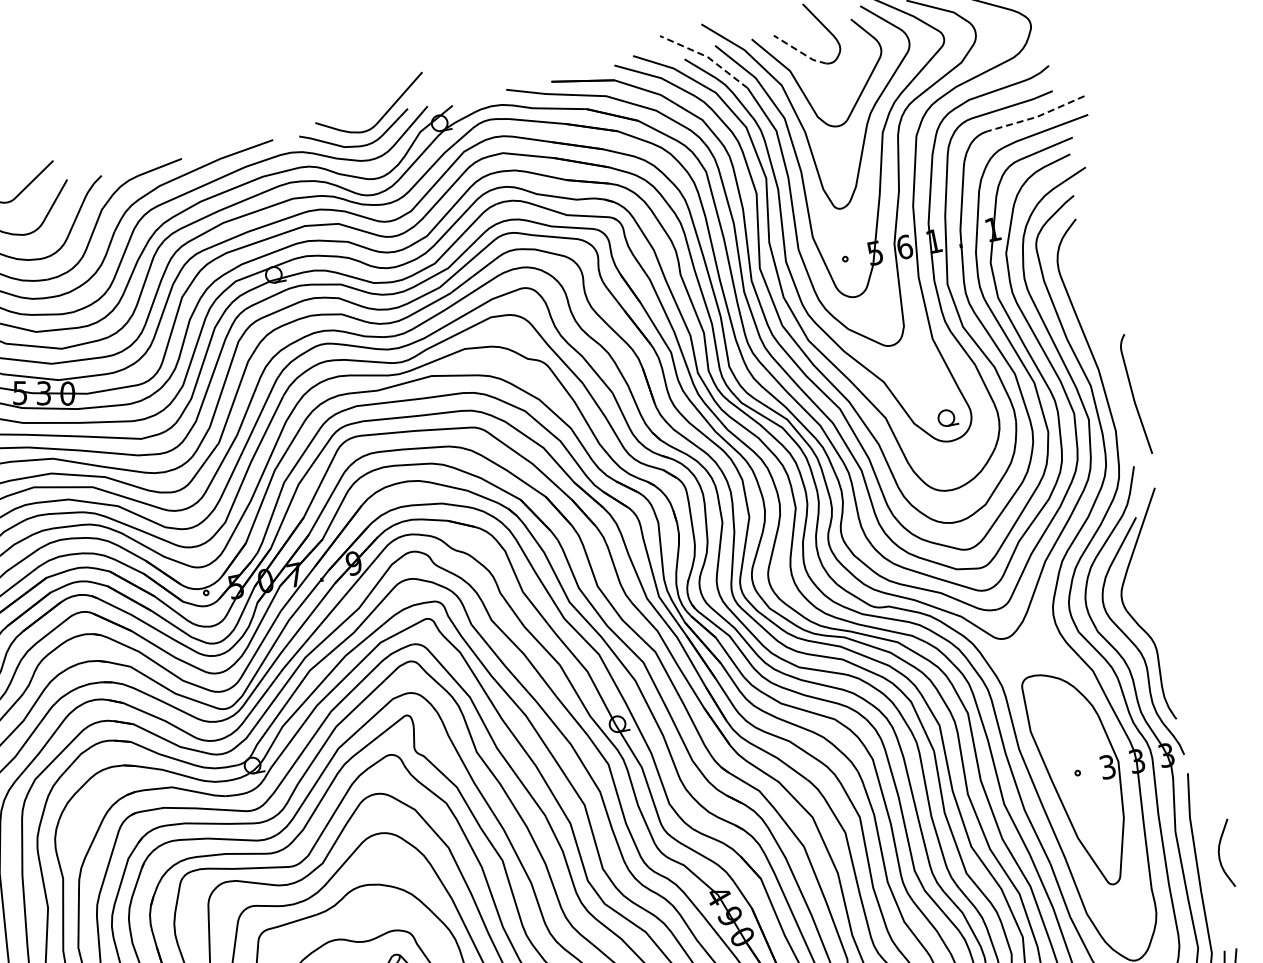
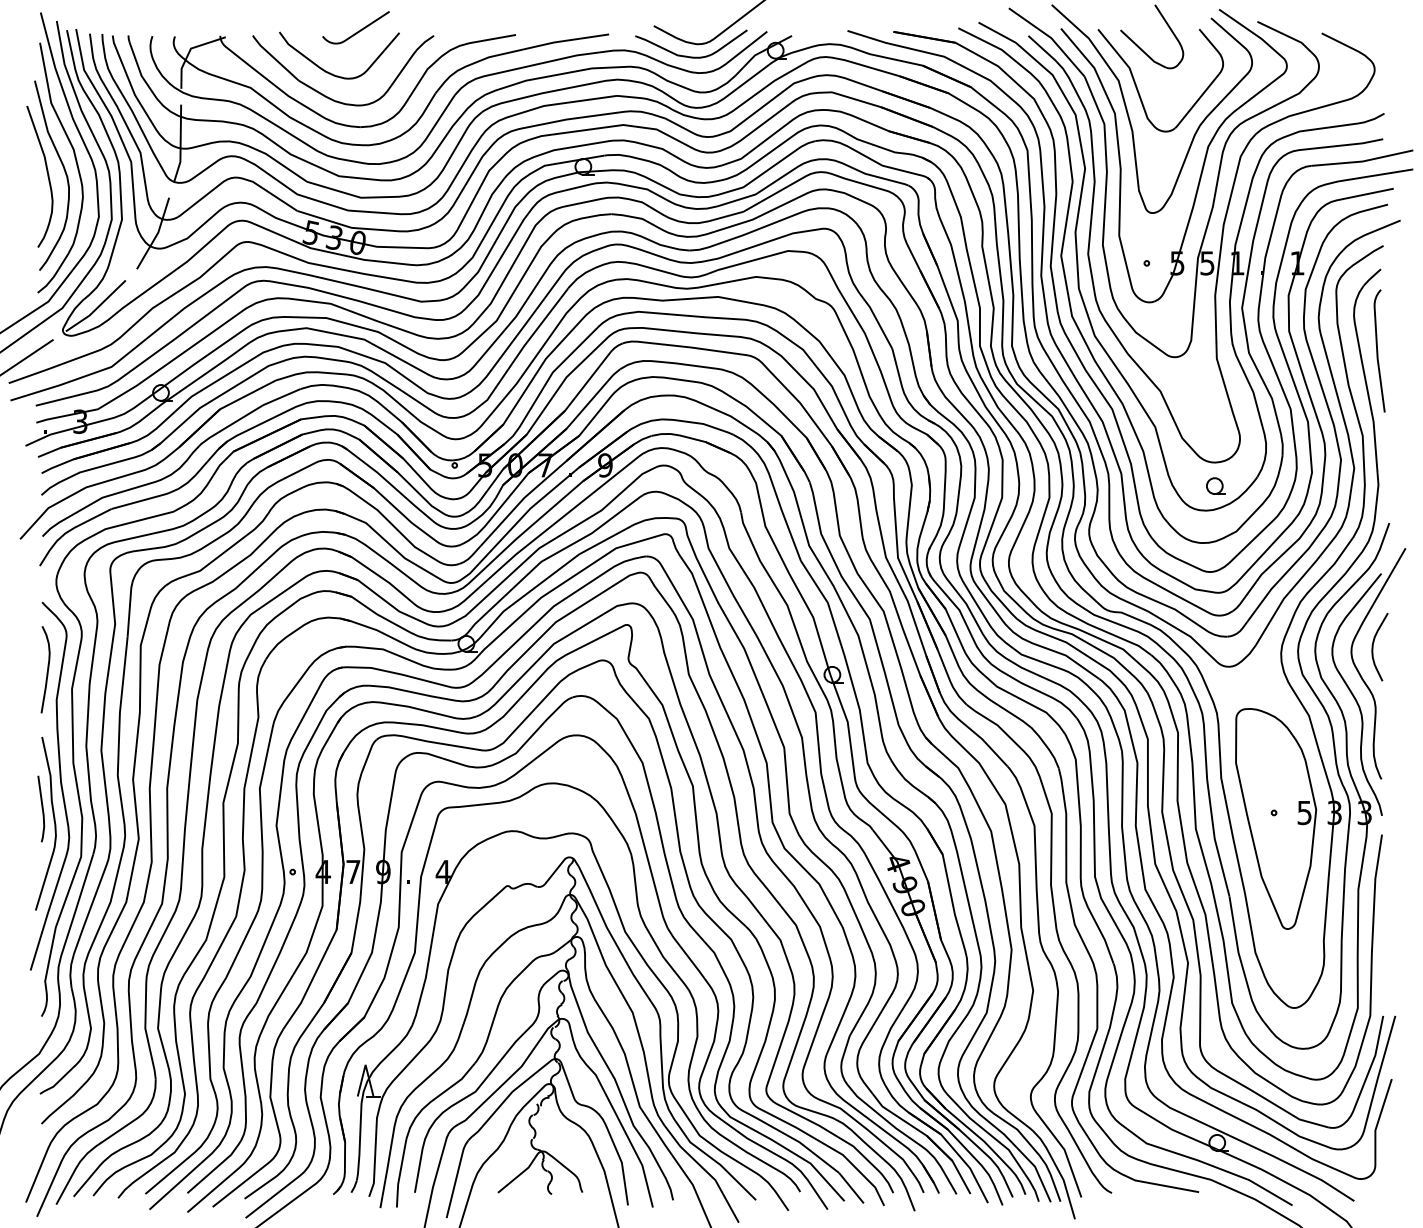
line: (800, 52) -> (1143, 51), dashed -> solid
line: (707, 57) -> (1051, 38), dashed -> solid
line: (1036, 116) -> (1362, 161), dashed -> solid
text: (904, 247) -> (1207, 263), 6 -> 5
curve: (1134, 394) -> (1378, 350), moved
part: (946, 417) -> (1215, 485), moved
text: (1107, 766) -> (1304, 812), 3 -> 5
curve: (1219, 854) -> (1373, 646), moved

